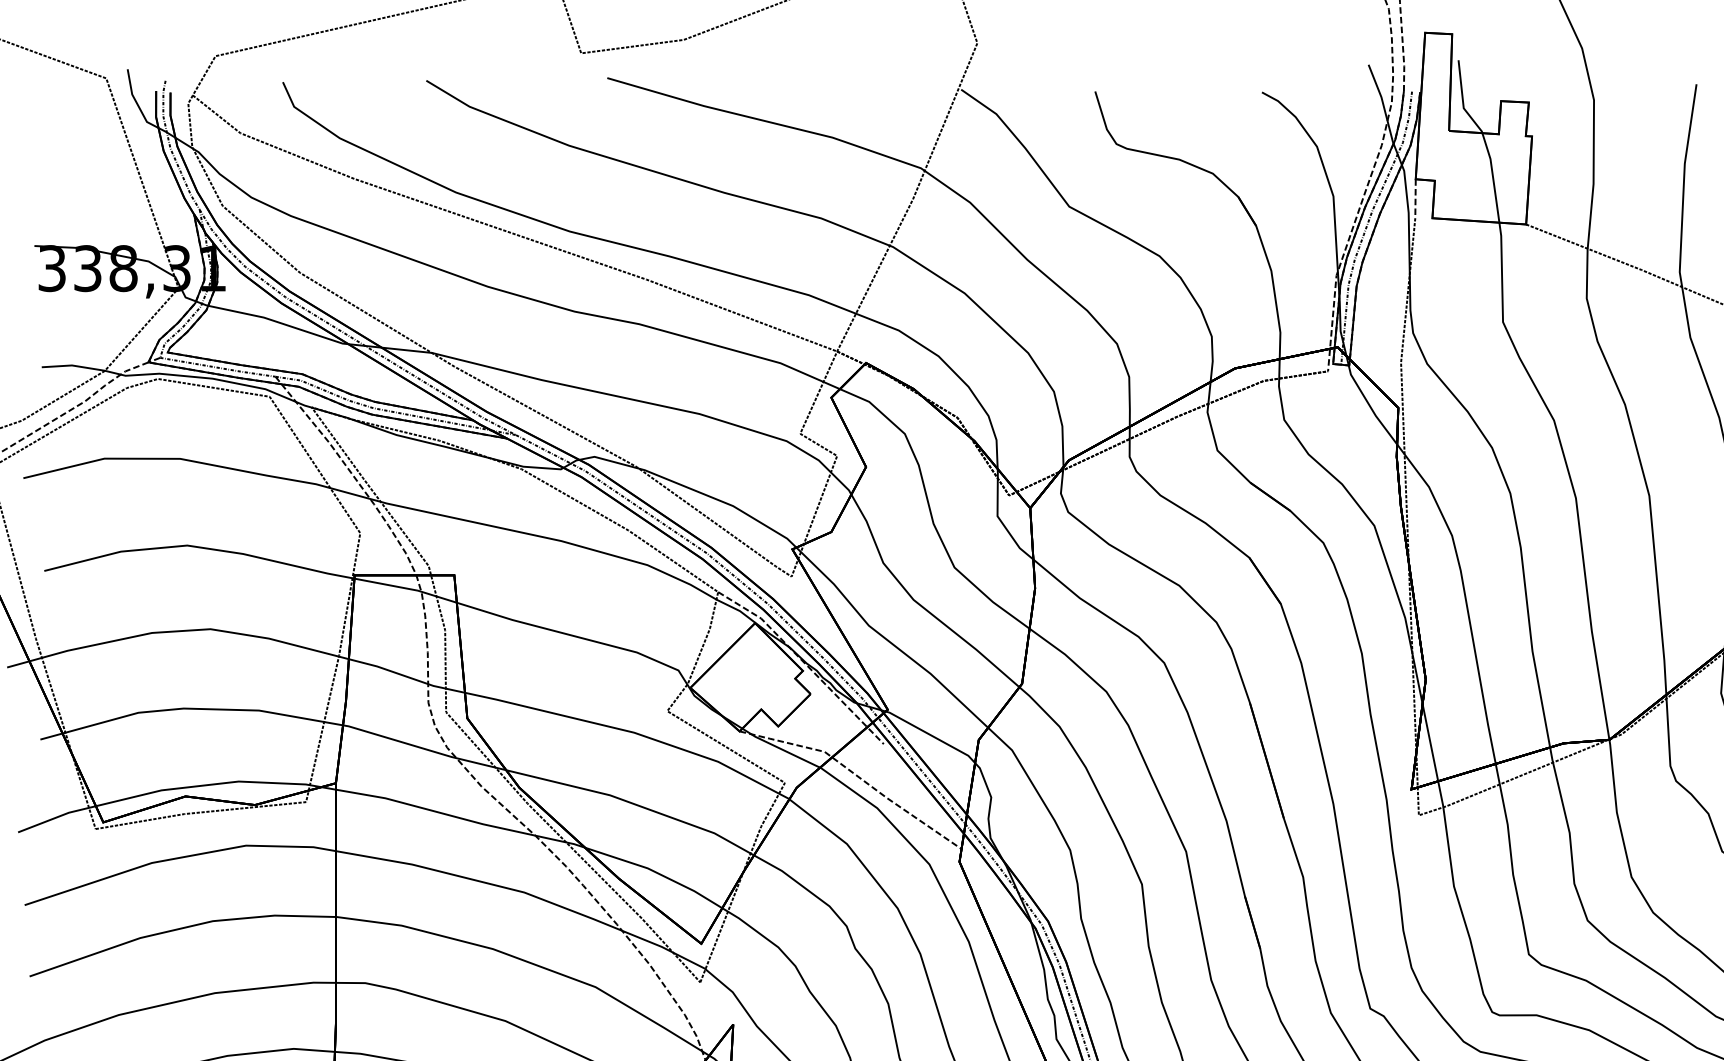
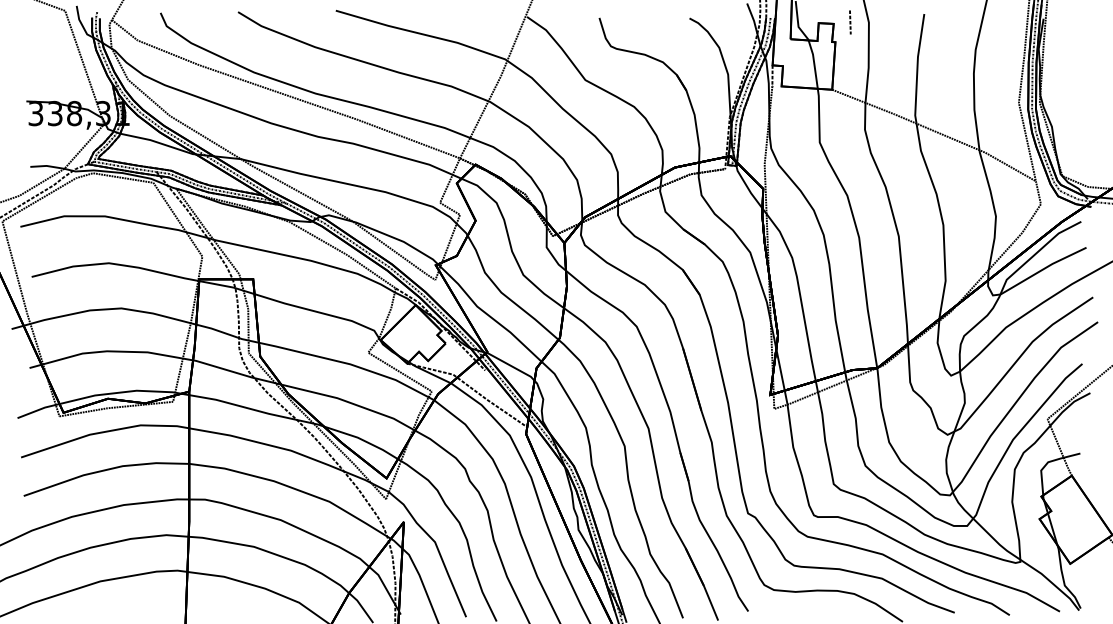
line: (1559, 99) -> (850, 22), added

